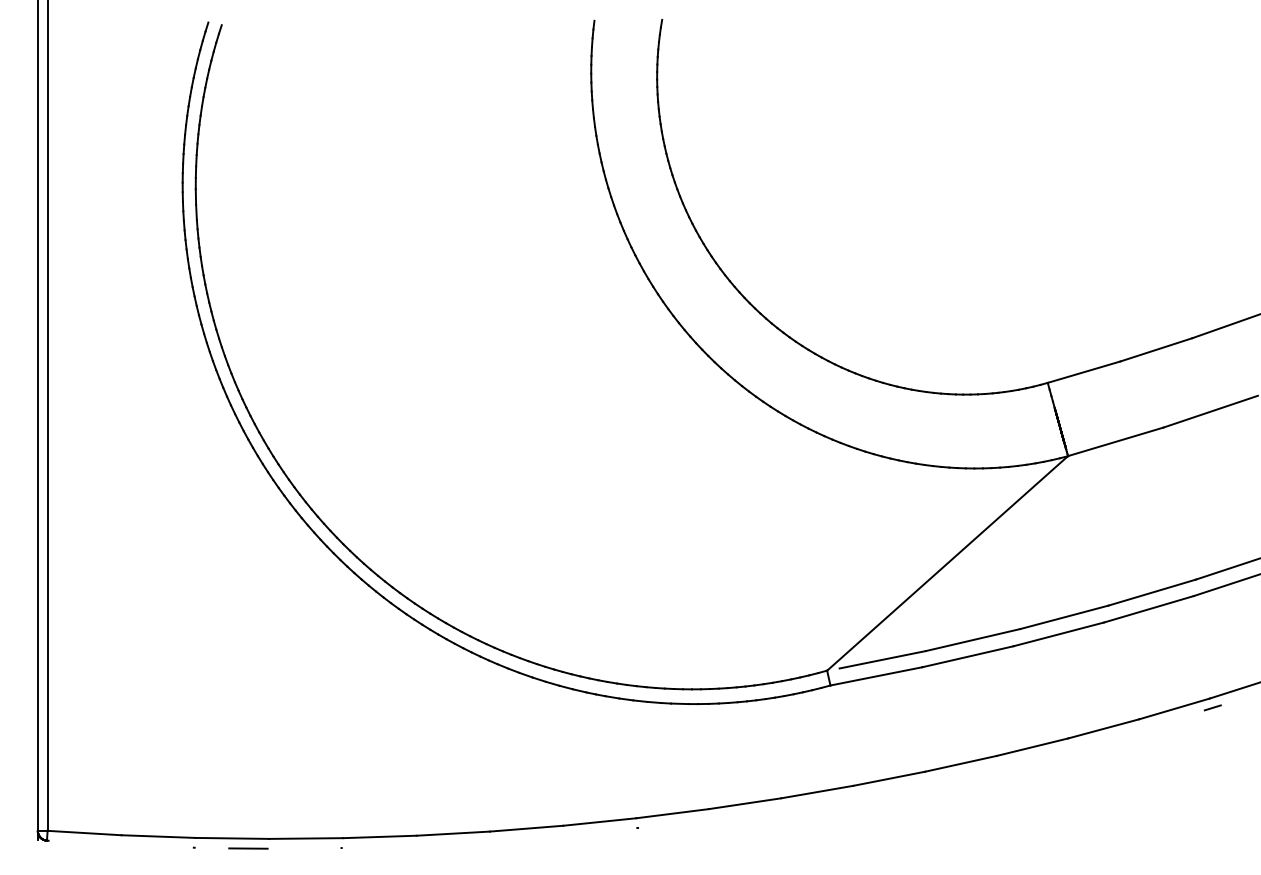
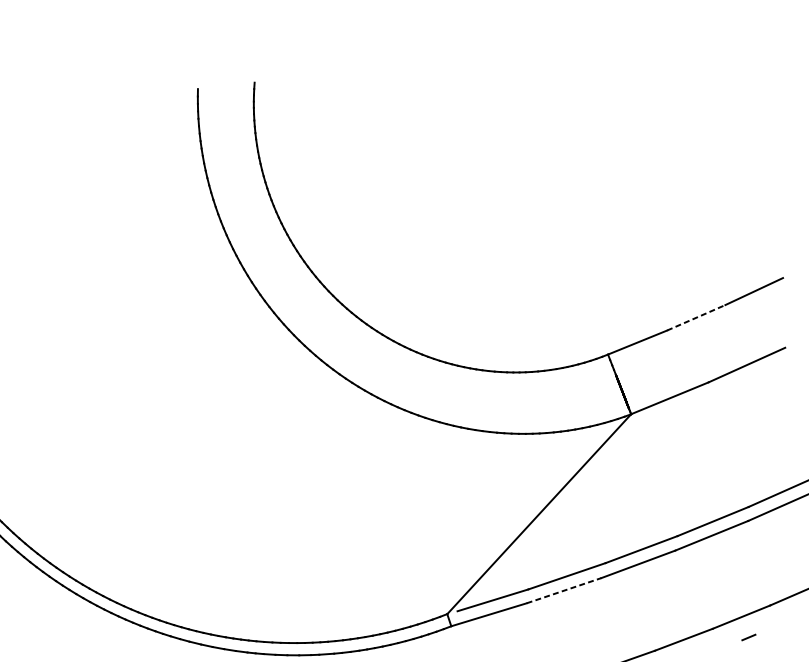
line: (1156, 349) -> (696, 317), solid -> dashed
line: (967, 656) -> (563, 590), solid -> dashed
line: (1212, 707) -> (748, 637), moved

